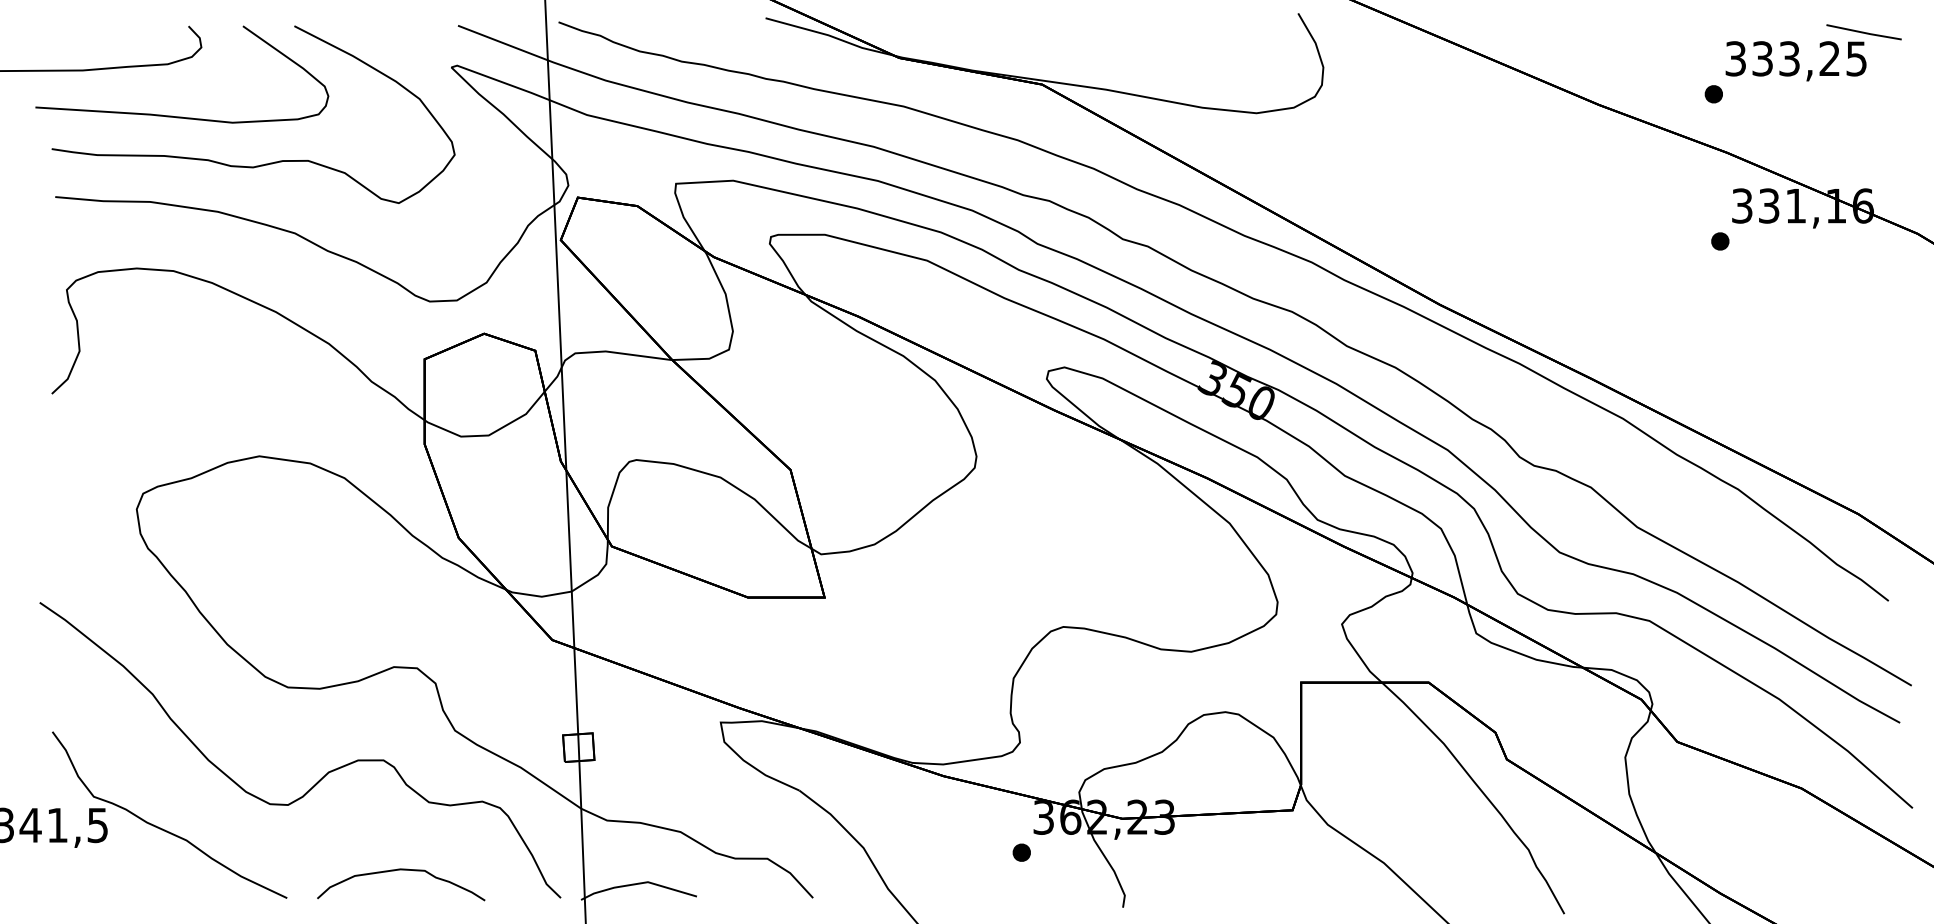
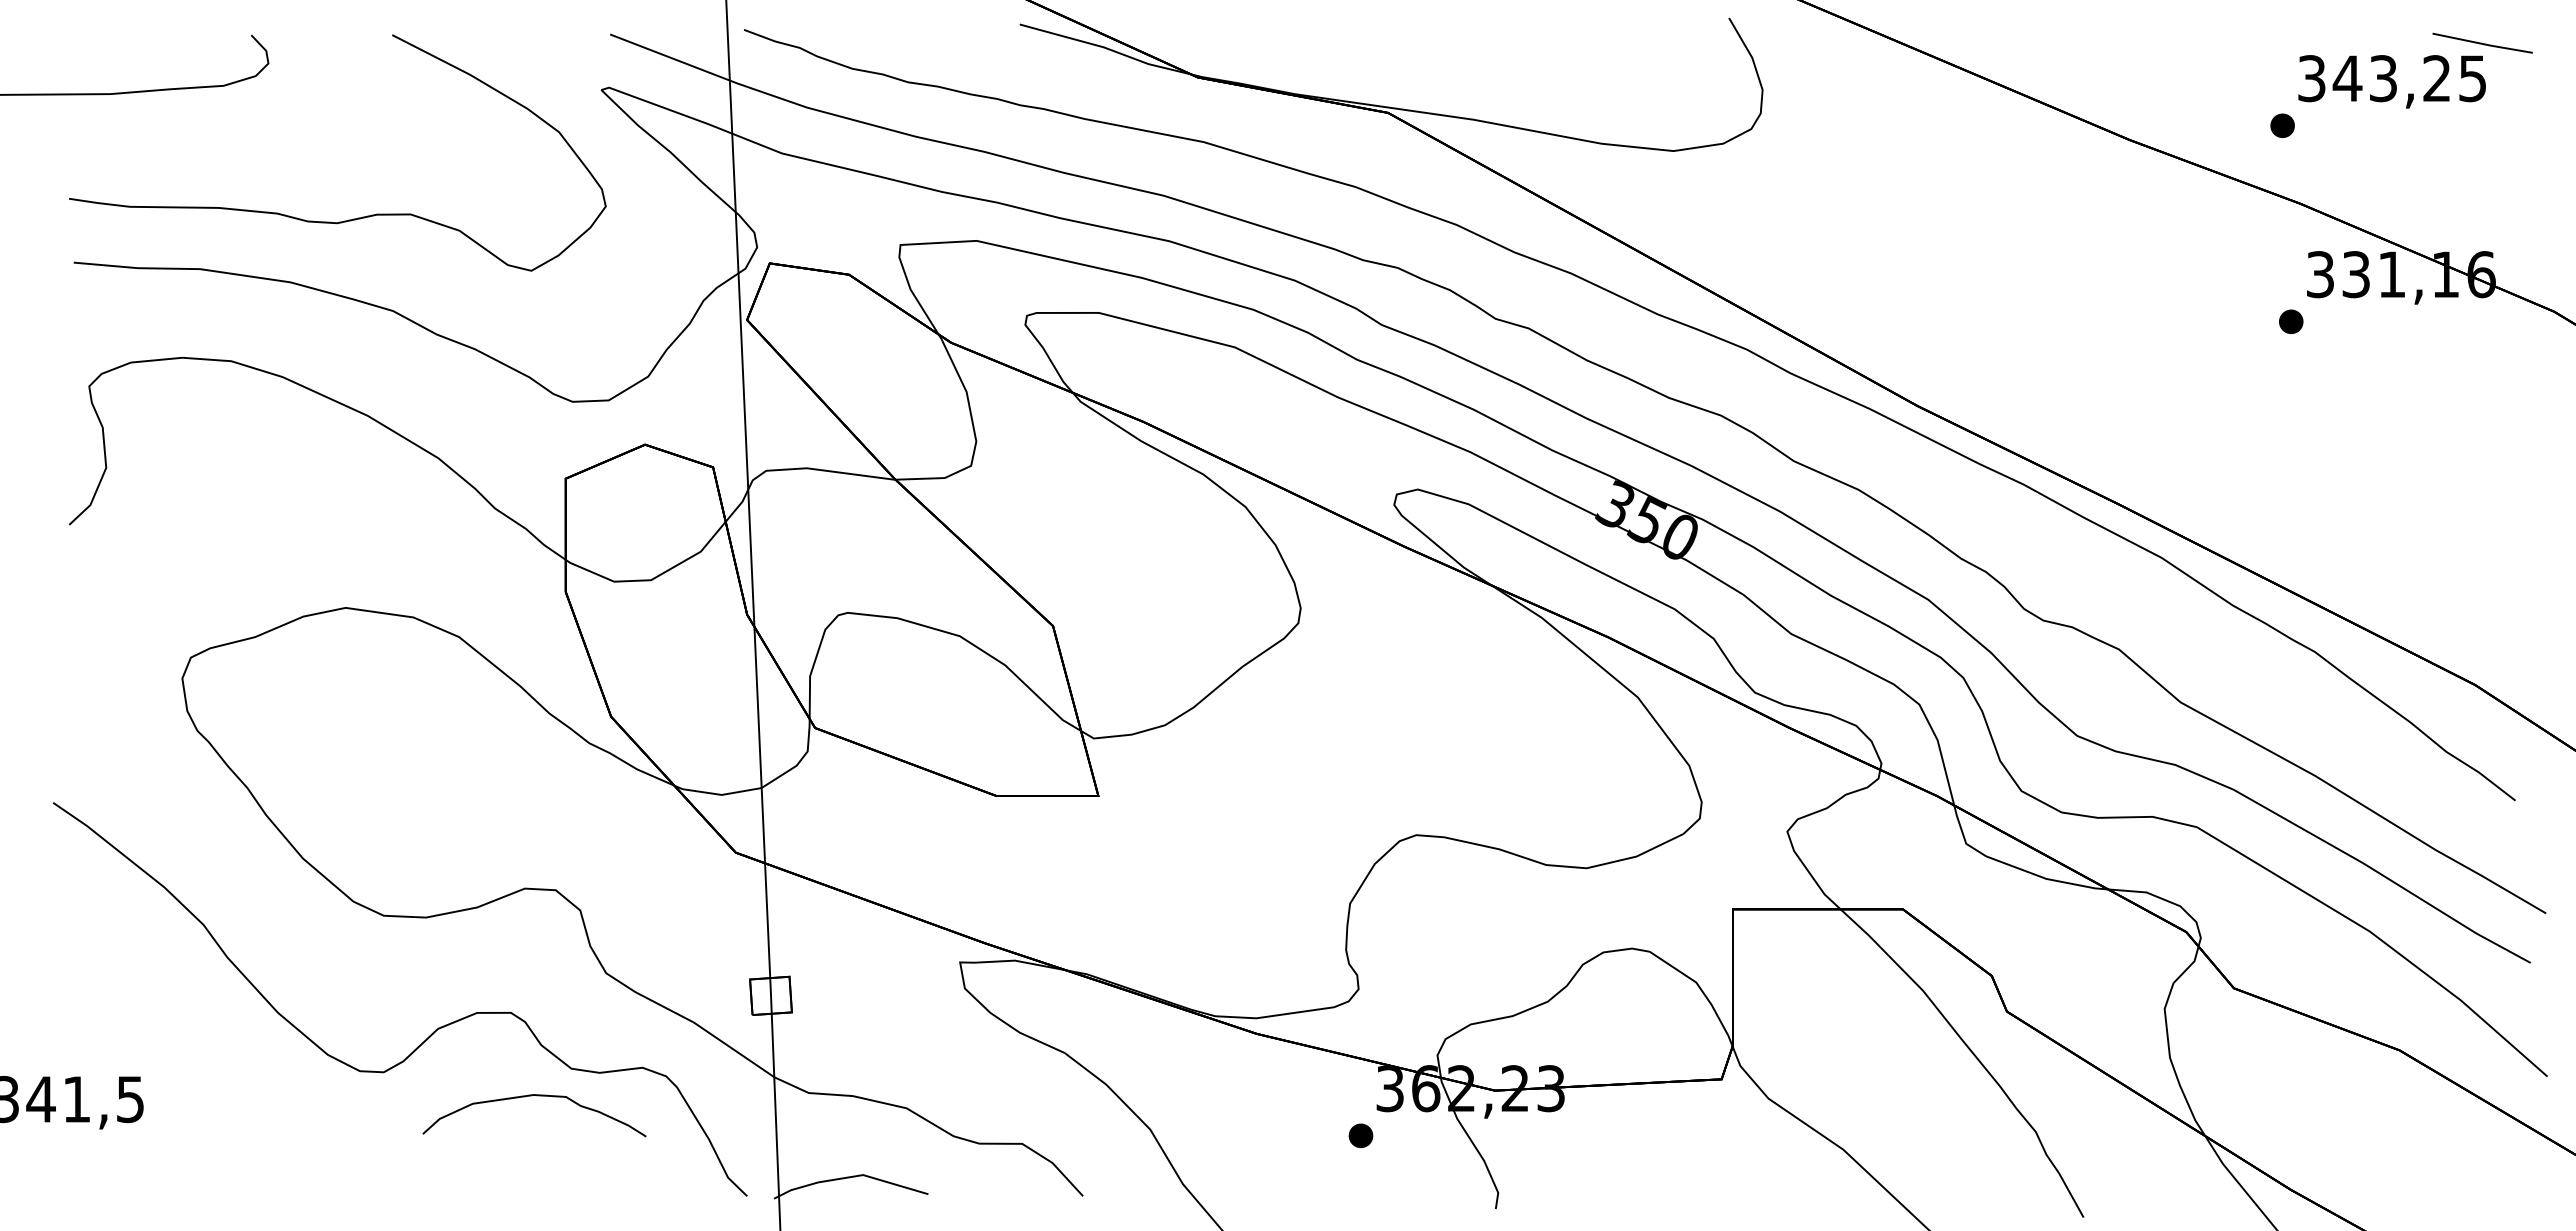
text: (1762, 58) -> (2347, 78), 333,25 -> 343,25
curve: (180, 116) -> (240, 155), removed
curve: (163, 829) -> (218, 1104), removed
curve: (399, 870) -> (532, 1096), moved

